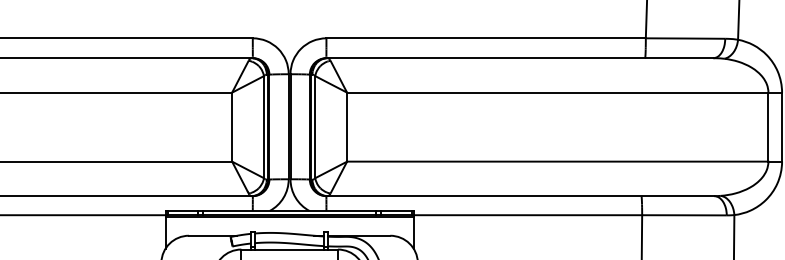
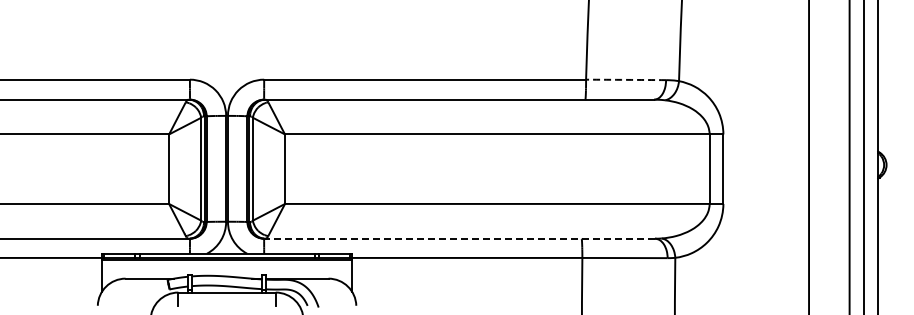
arc: (685, 38) -> (626, 79), solid -> dashed
line: (520, 195) -> (459, 238), solid -> dashed

